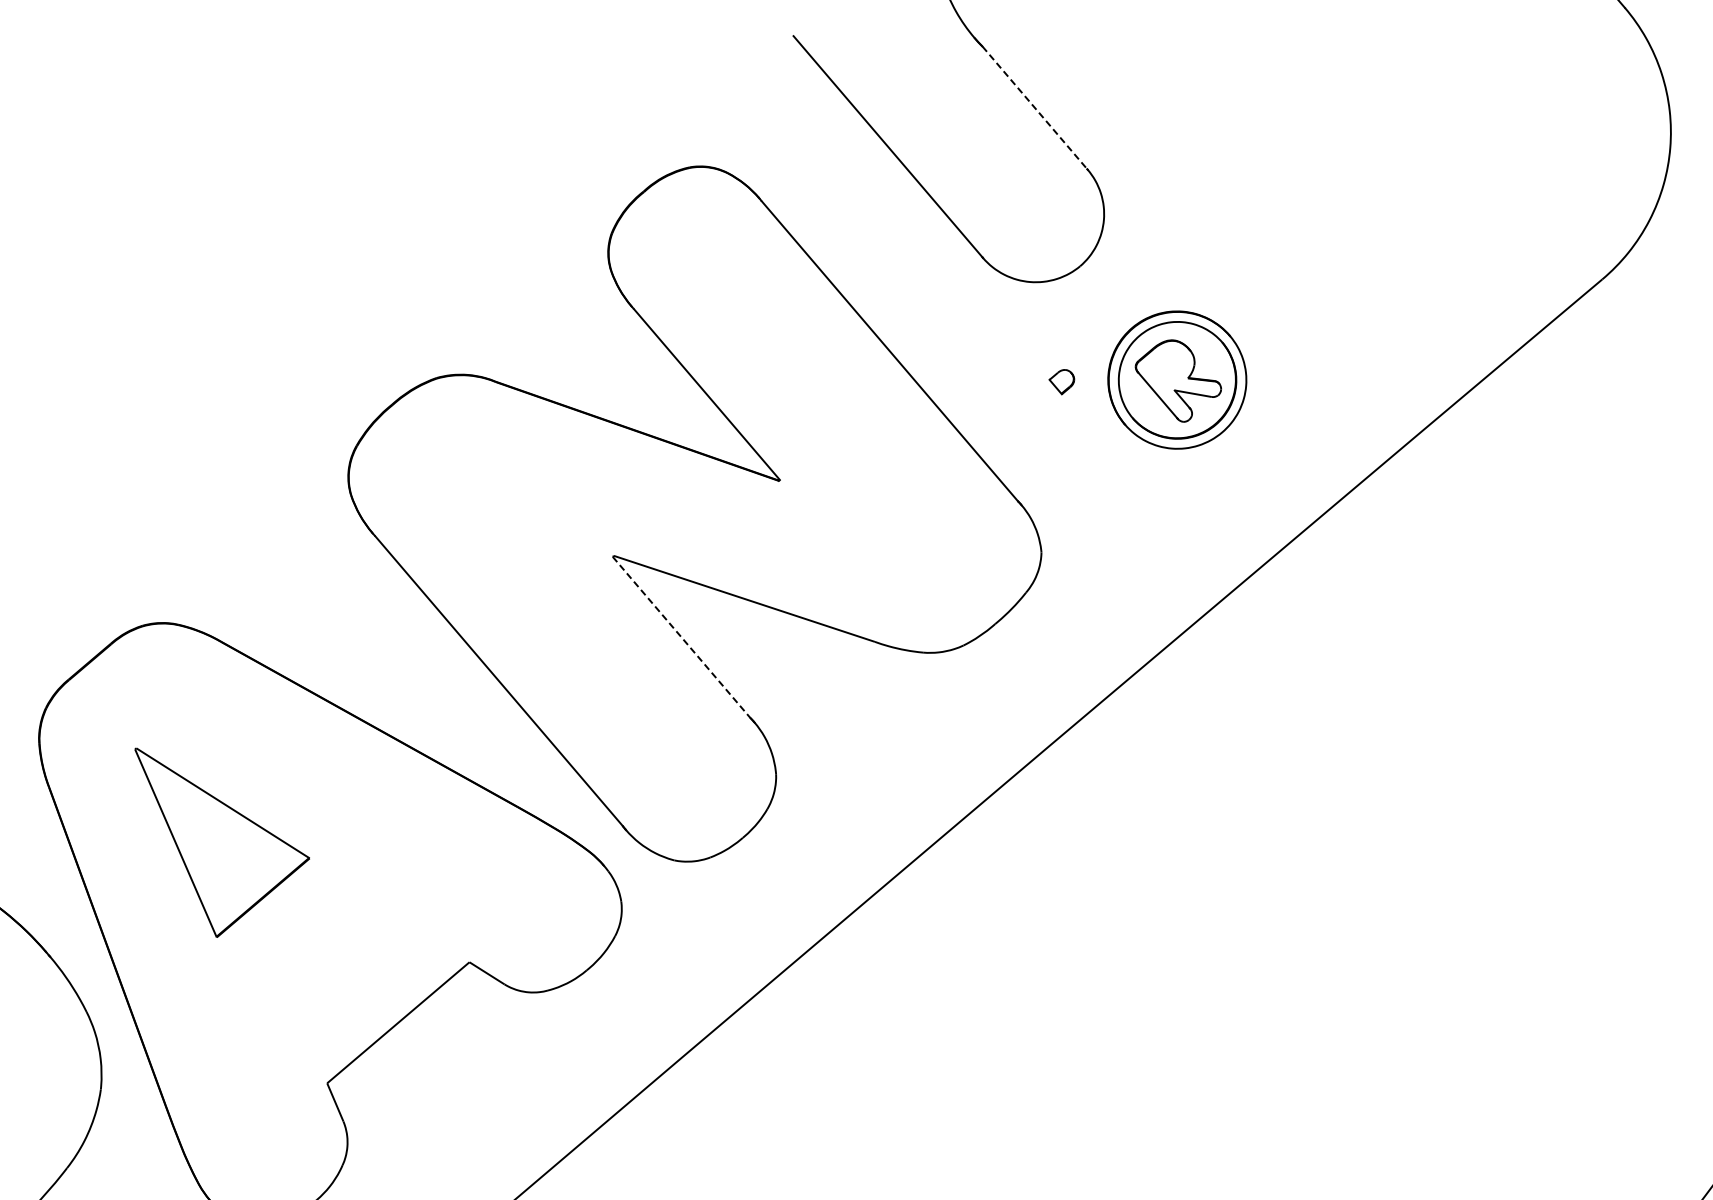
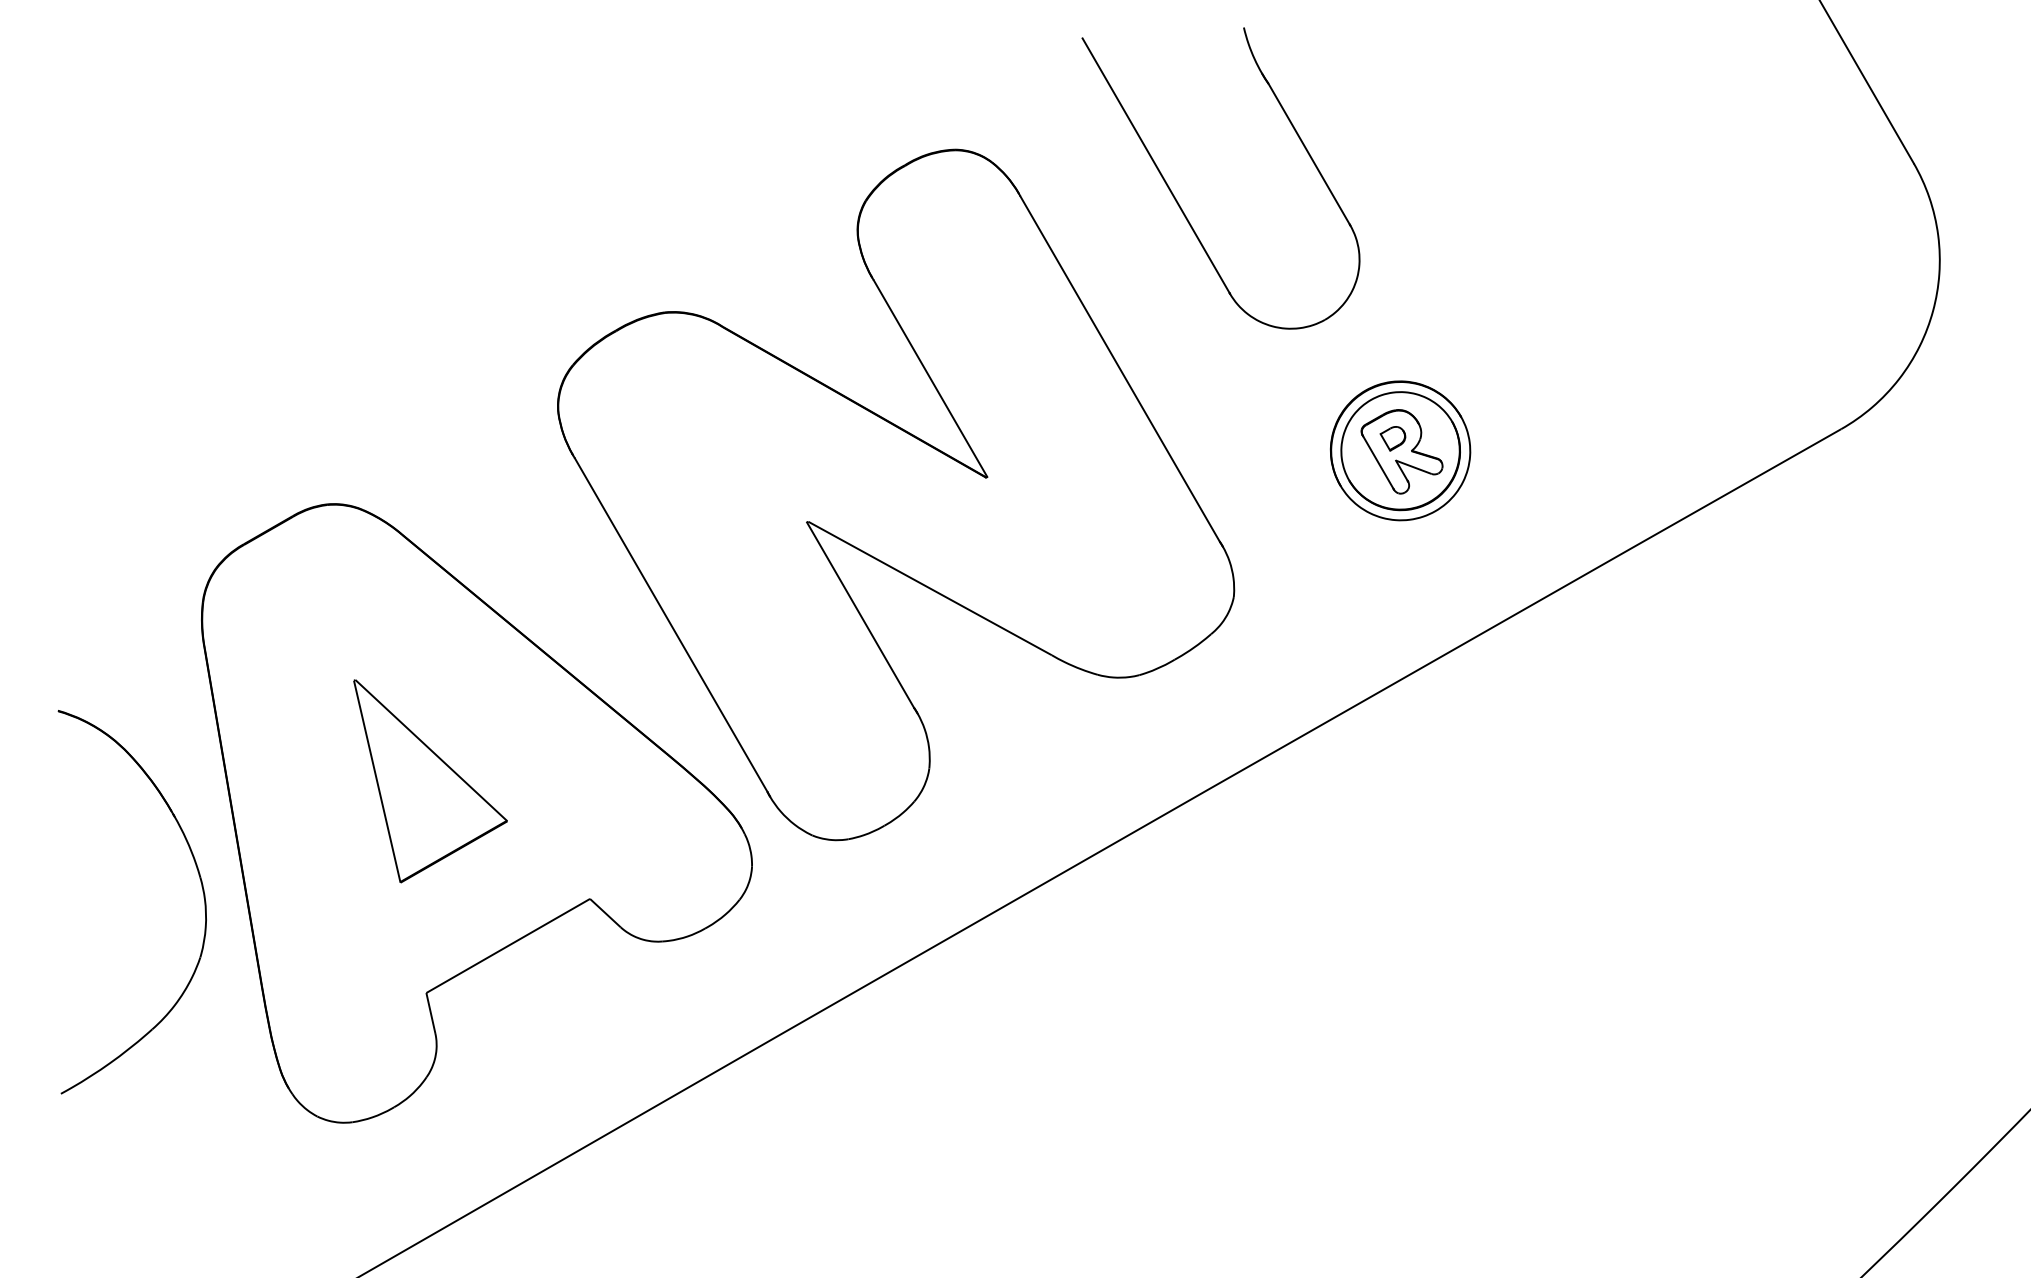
line: (1035, 108) -> (1309, 154), dashed -> solid
part: (1061, 382) -> (1392, 438), moved
line: (681, 637) -> (860, 615), dashed -> solid
part: (227, 833) -> (430, 781), moved

